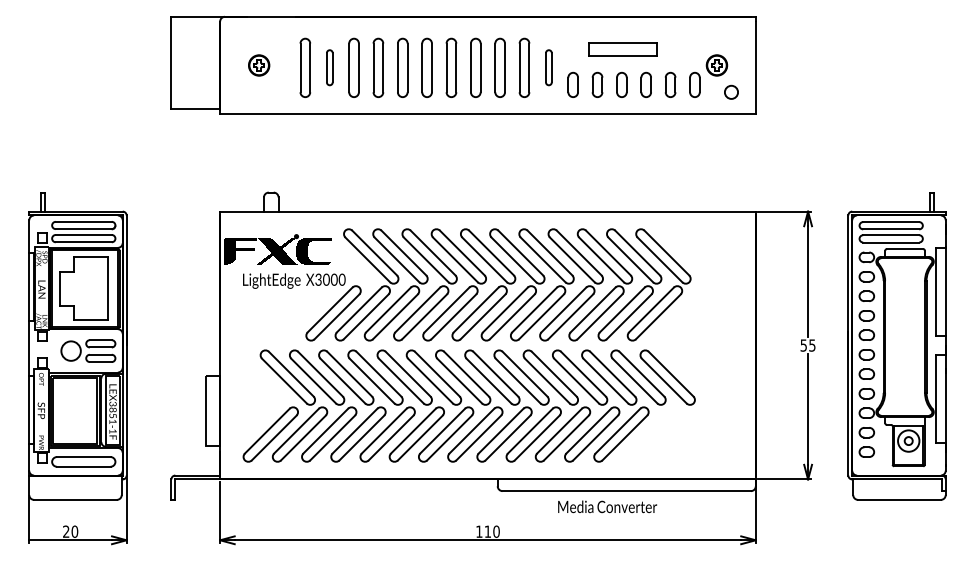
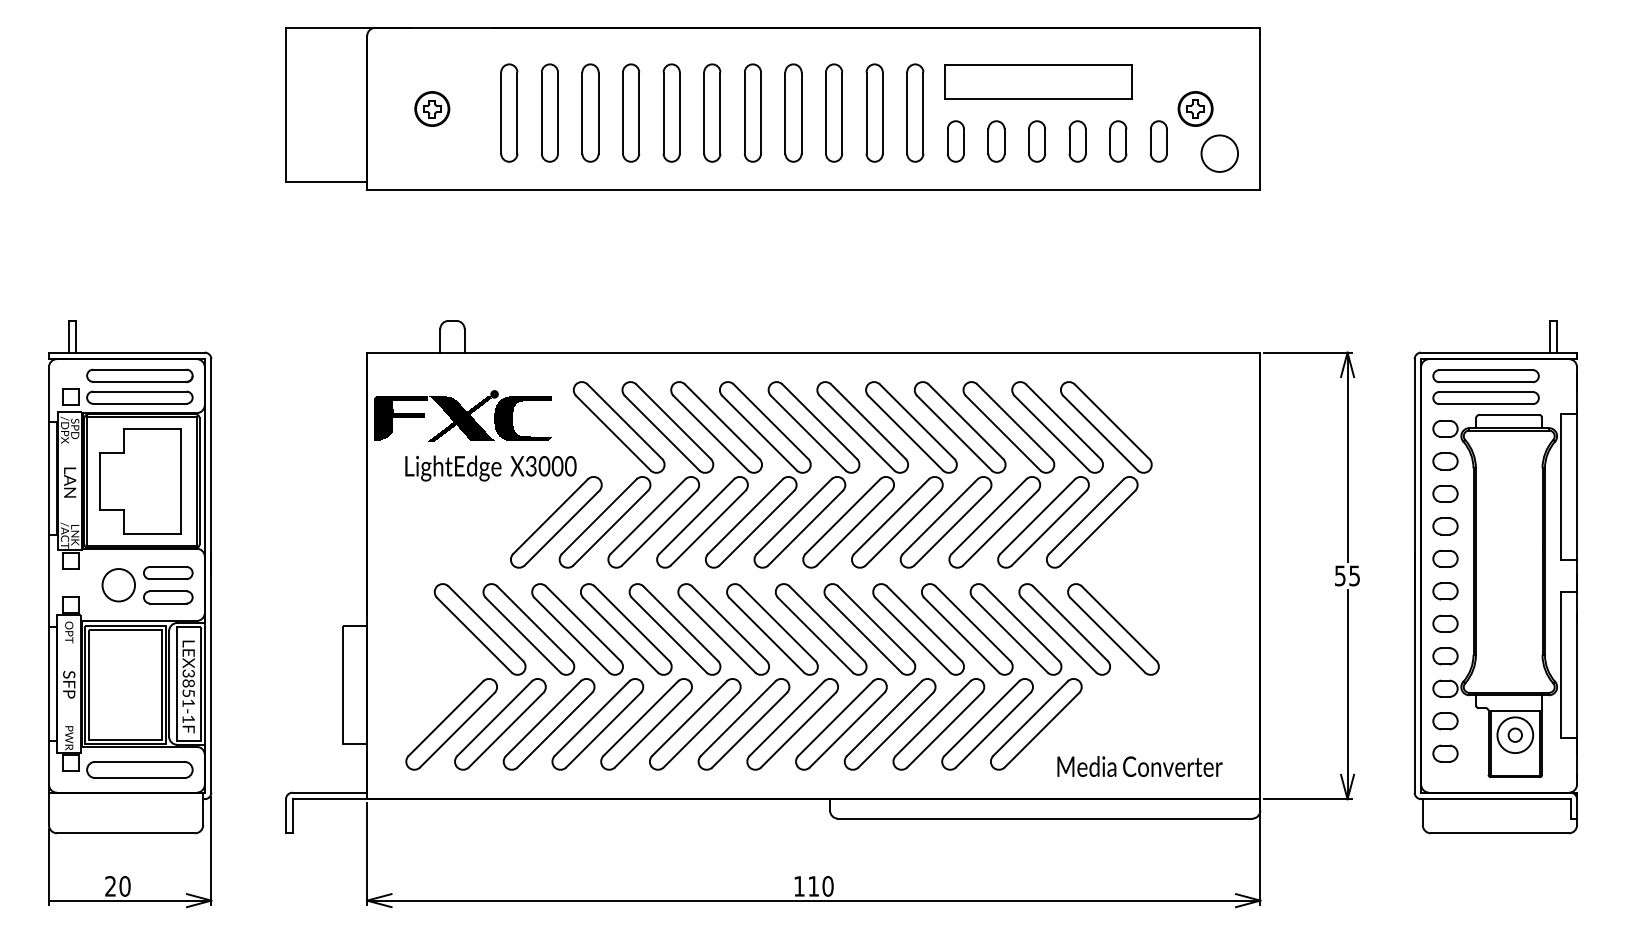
part: (622, 49) -> (1038, 82), size x1.67
part: (329, 67) -> (549, 112), size x1.67
part: (548, 67) -> (914, 112), size x1.67
circle: (731, 92) -> (1219, 154), size x1.67
text: (607, 506) -> (1139, 765), moved

